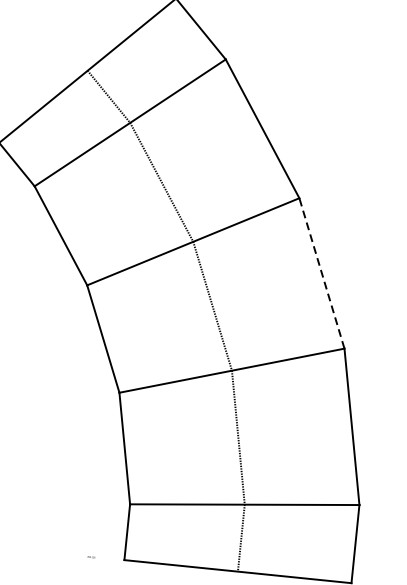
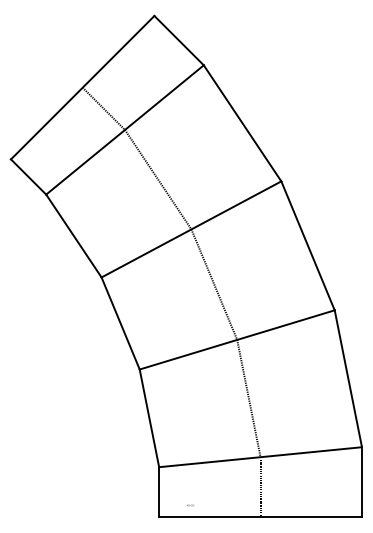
line: (322, 273) -> (308, 245), dashed -> solid
text: (91, 557) -> (190, 505), moved

